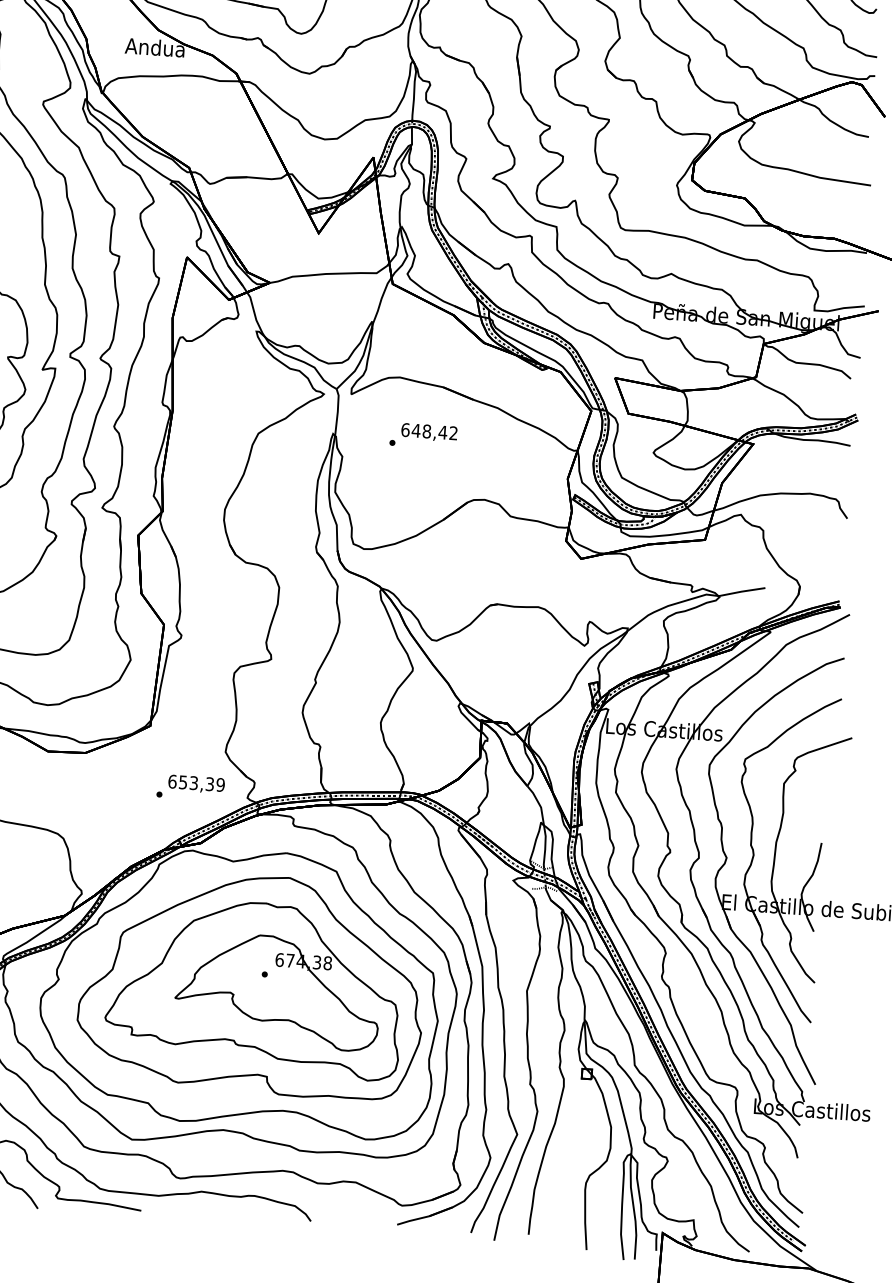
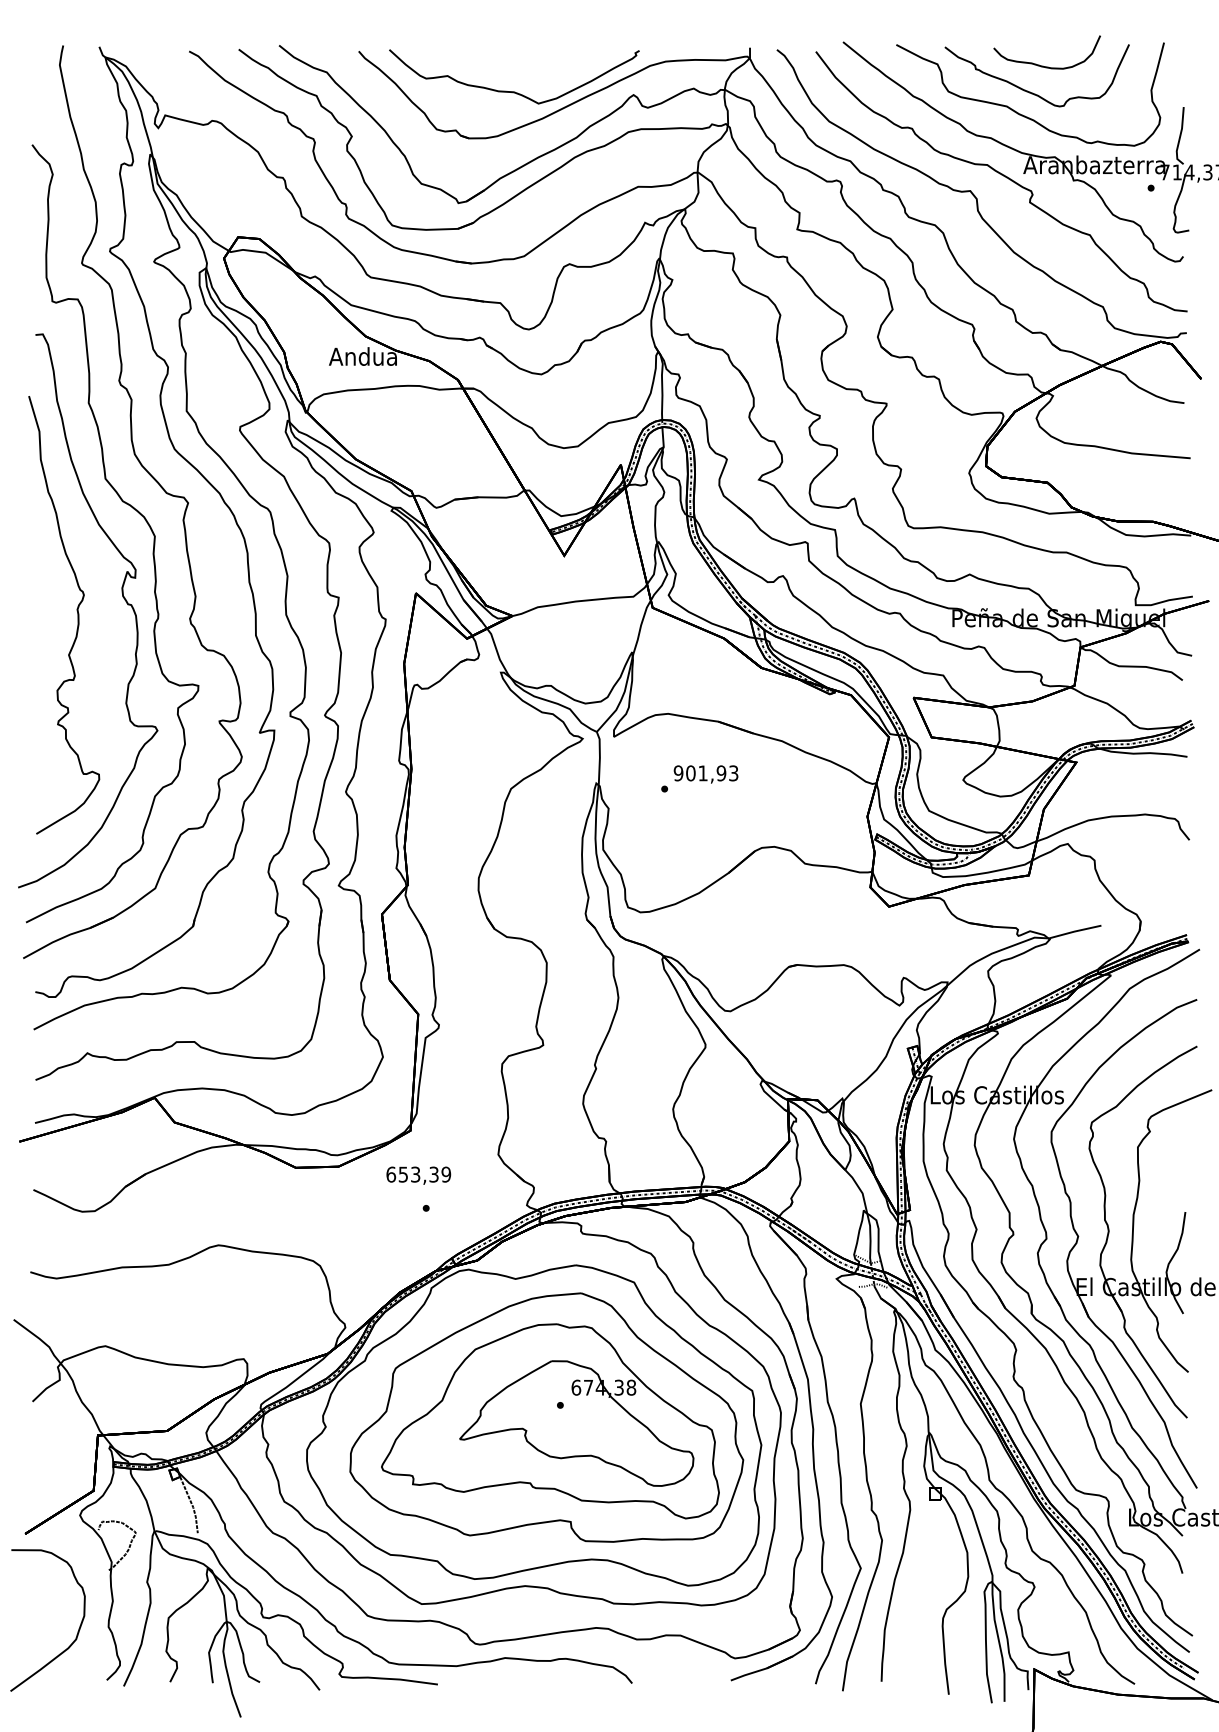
text: (429, 431) -> (705, 773), 648,42 -> 901,93
text: (196, 784) -> (418, 1175), moved

